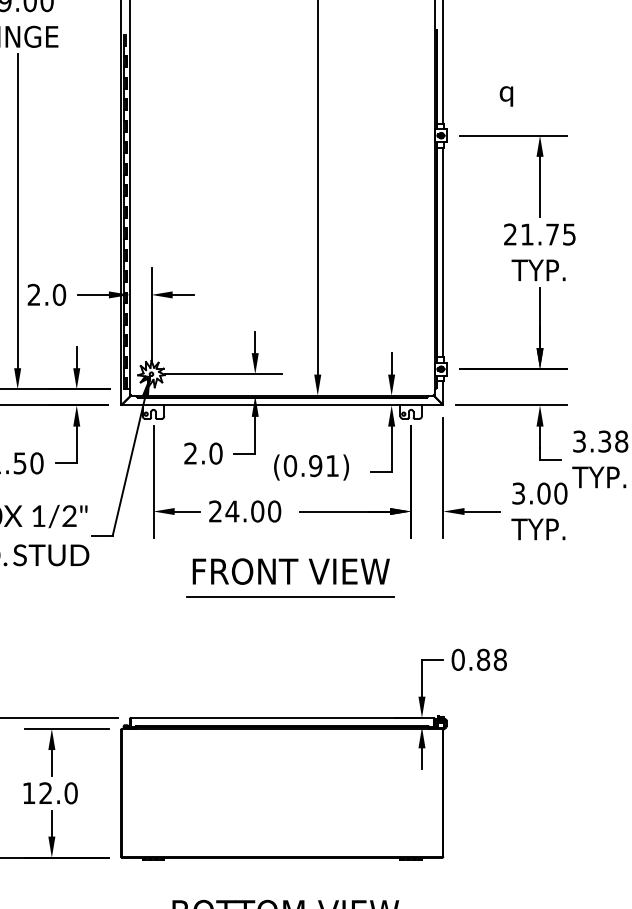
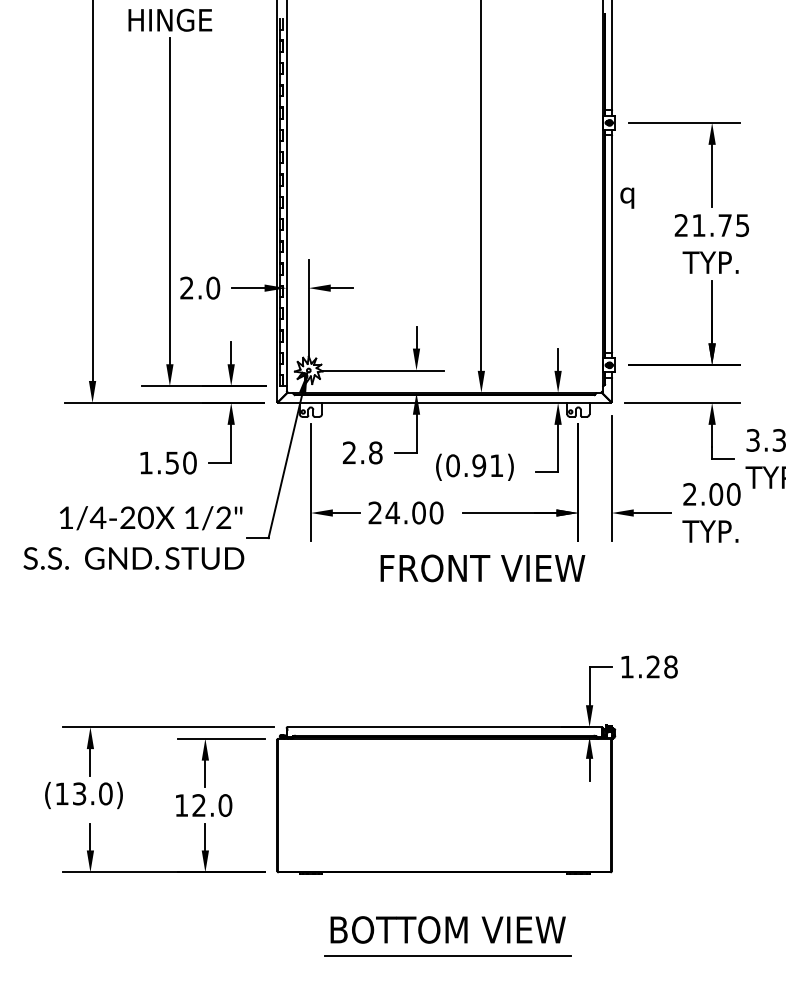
text: (506, 95) -> (627, 197), moved
text: (215, 453) -> (375, 452), 2.0 -> 2.8
text: (518, 493) -> (689, 494), 3.00 -> 2.00
text: (290, 571) -> (482, 568), moved
line: (289, 596) -> (452, 601), removed
text: (471, 659) -> (640, 666), 0.88 -> 1.28

